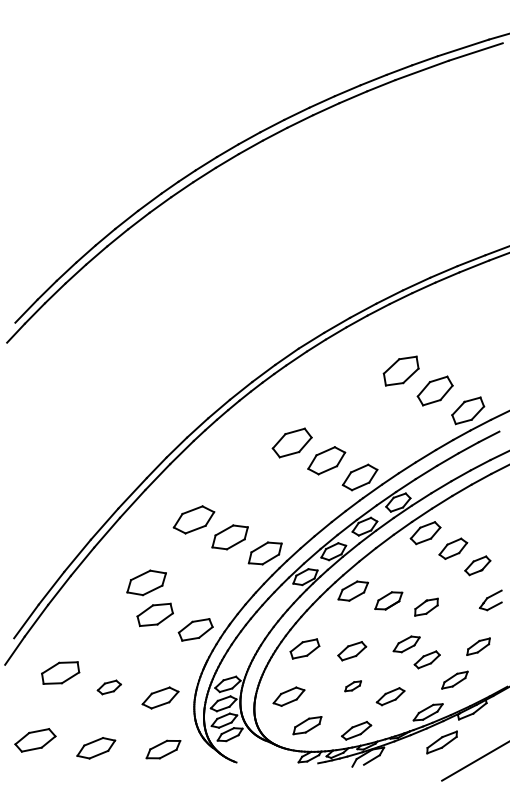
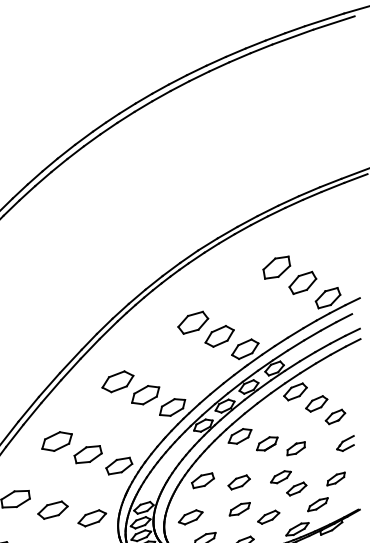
part: (146, 582) -> (56, 441), moved
part: (353, 686) -> (240, 509), size x1.67
part: (109, 687) -> (53, 510), size x1.67

